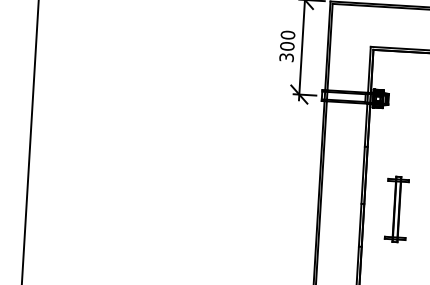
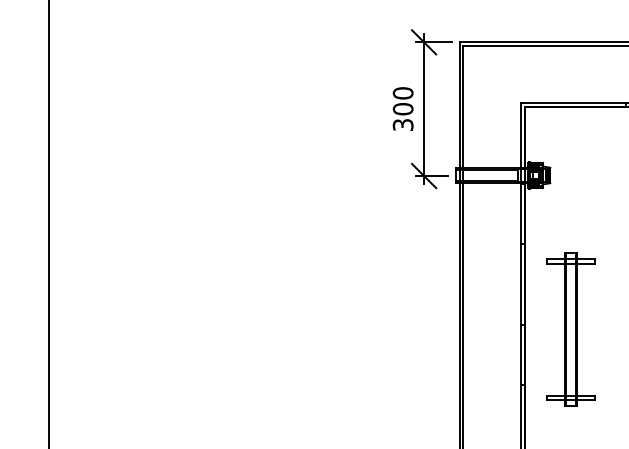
part: (396, 209) -> (570, 329), size x1.67

